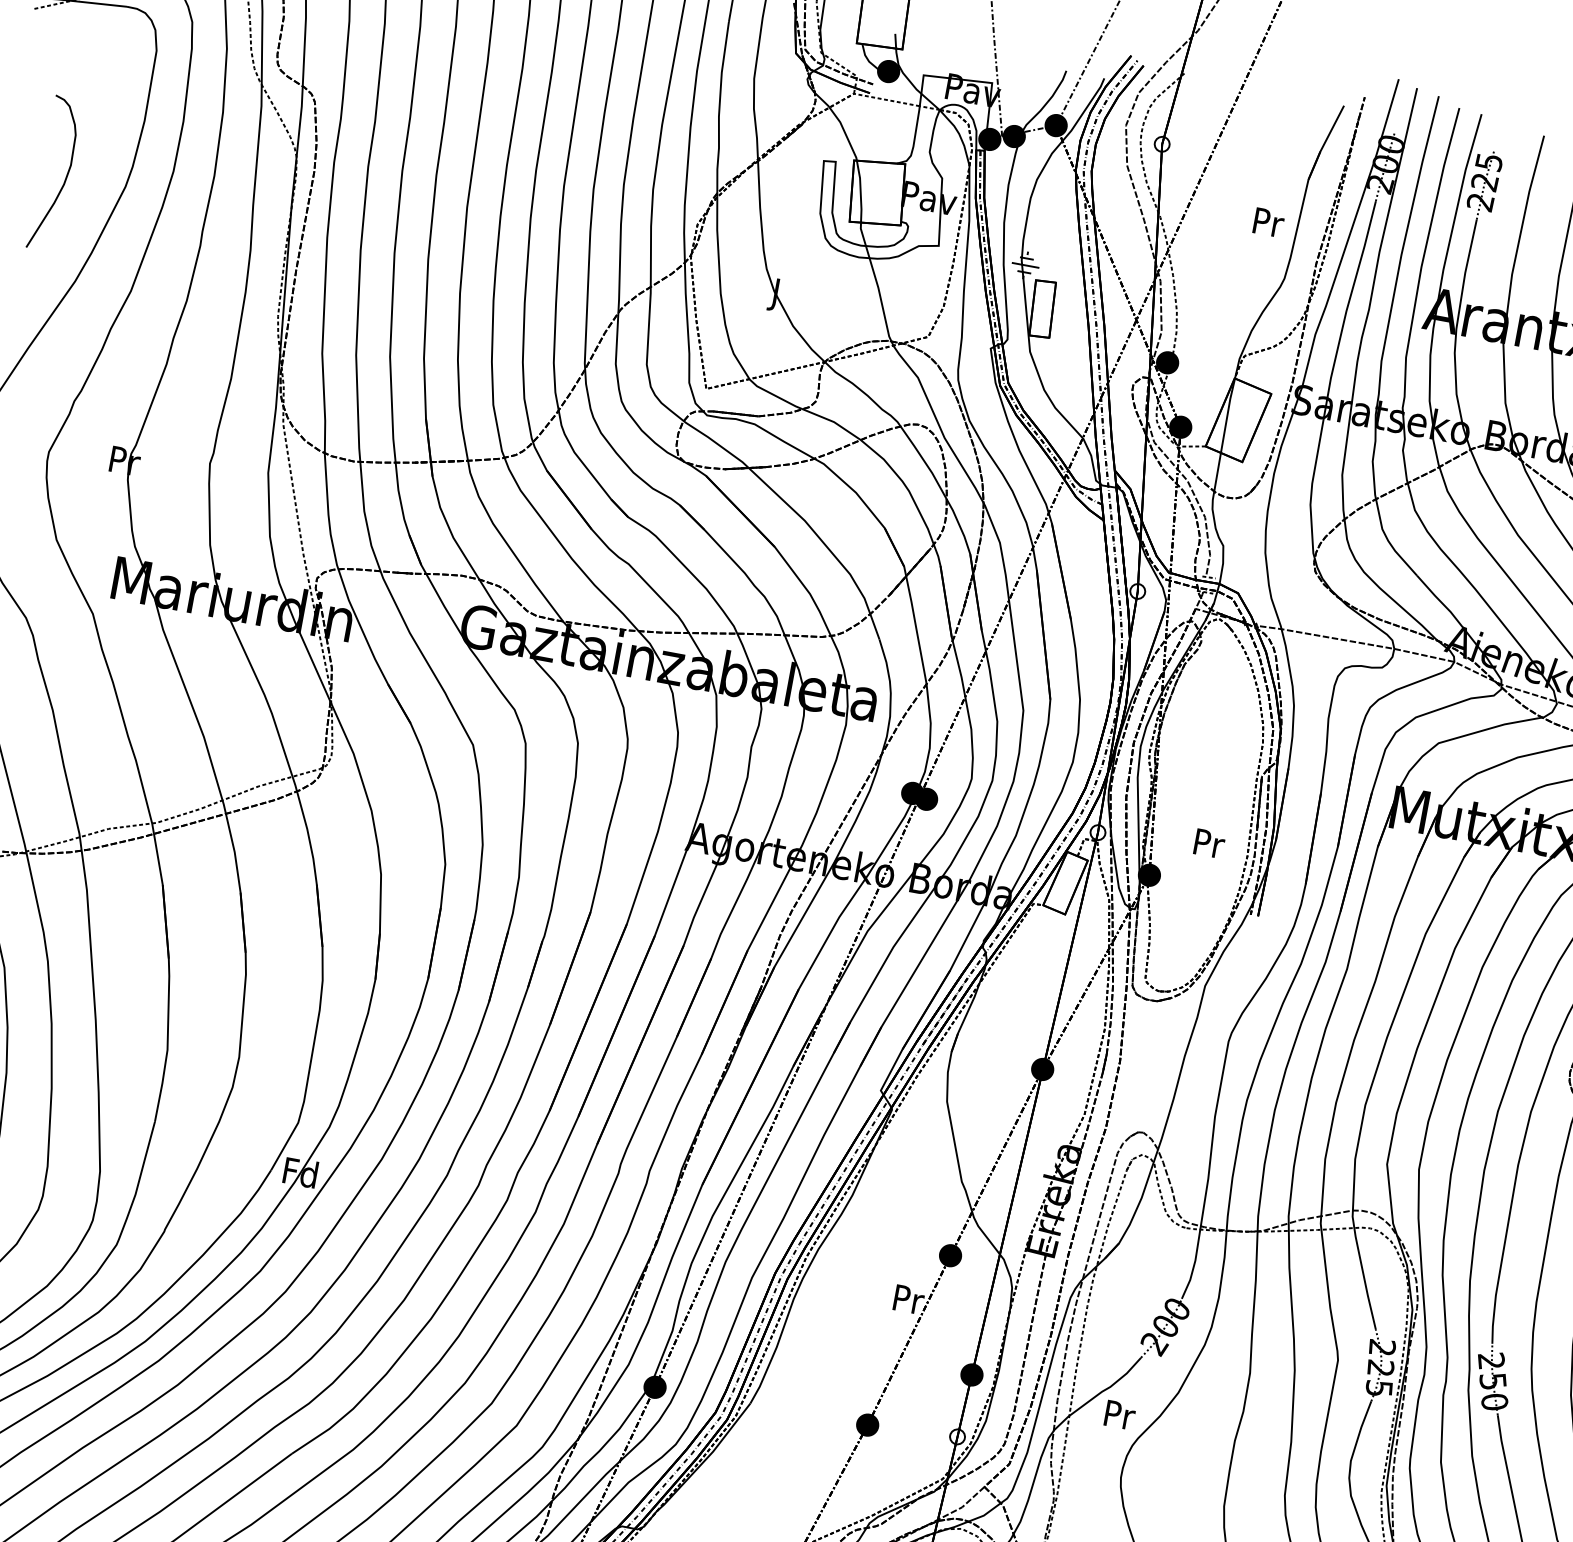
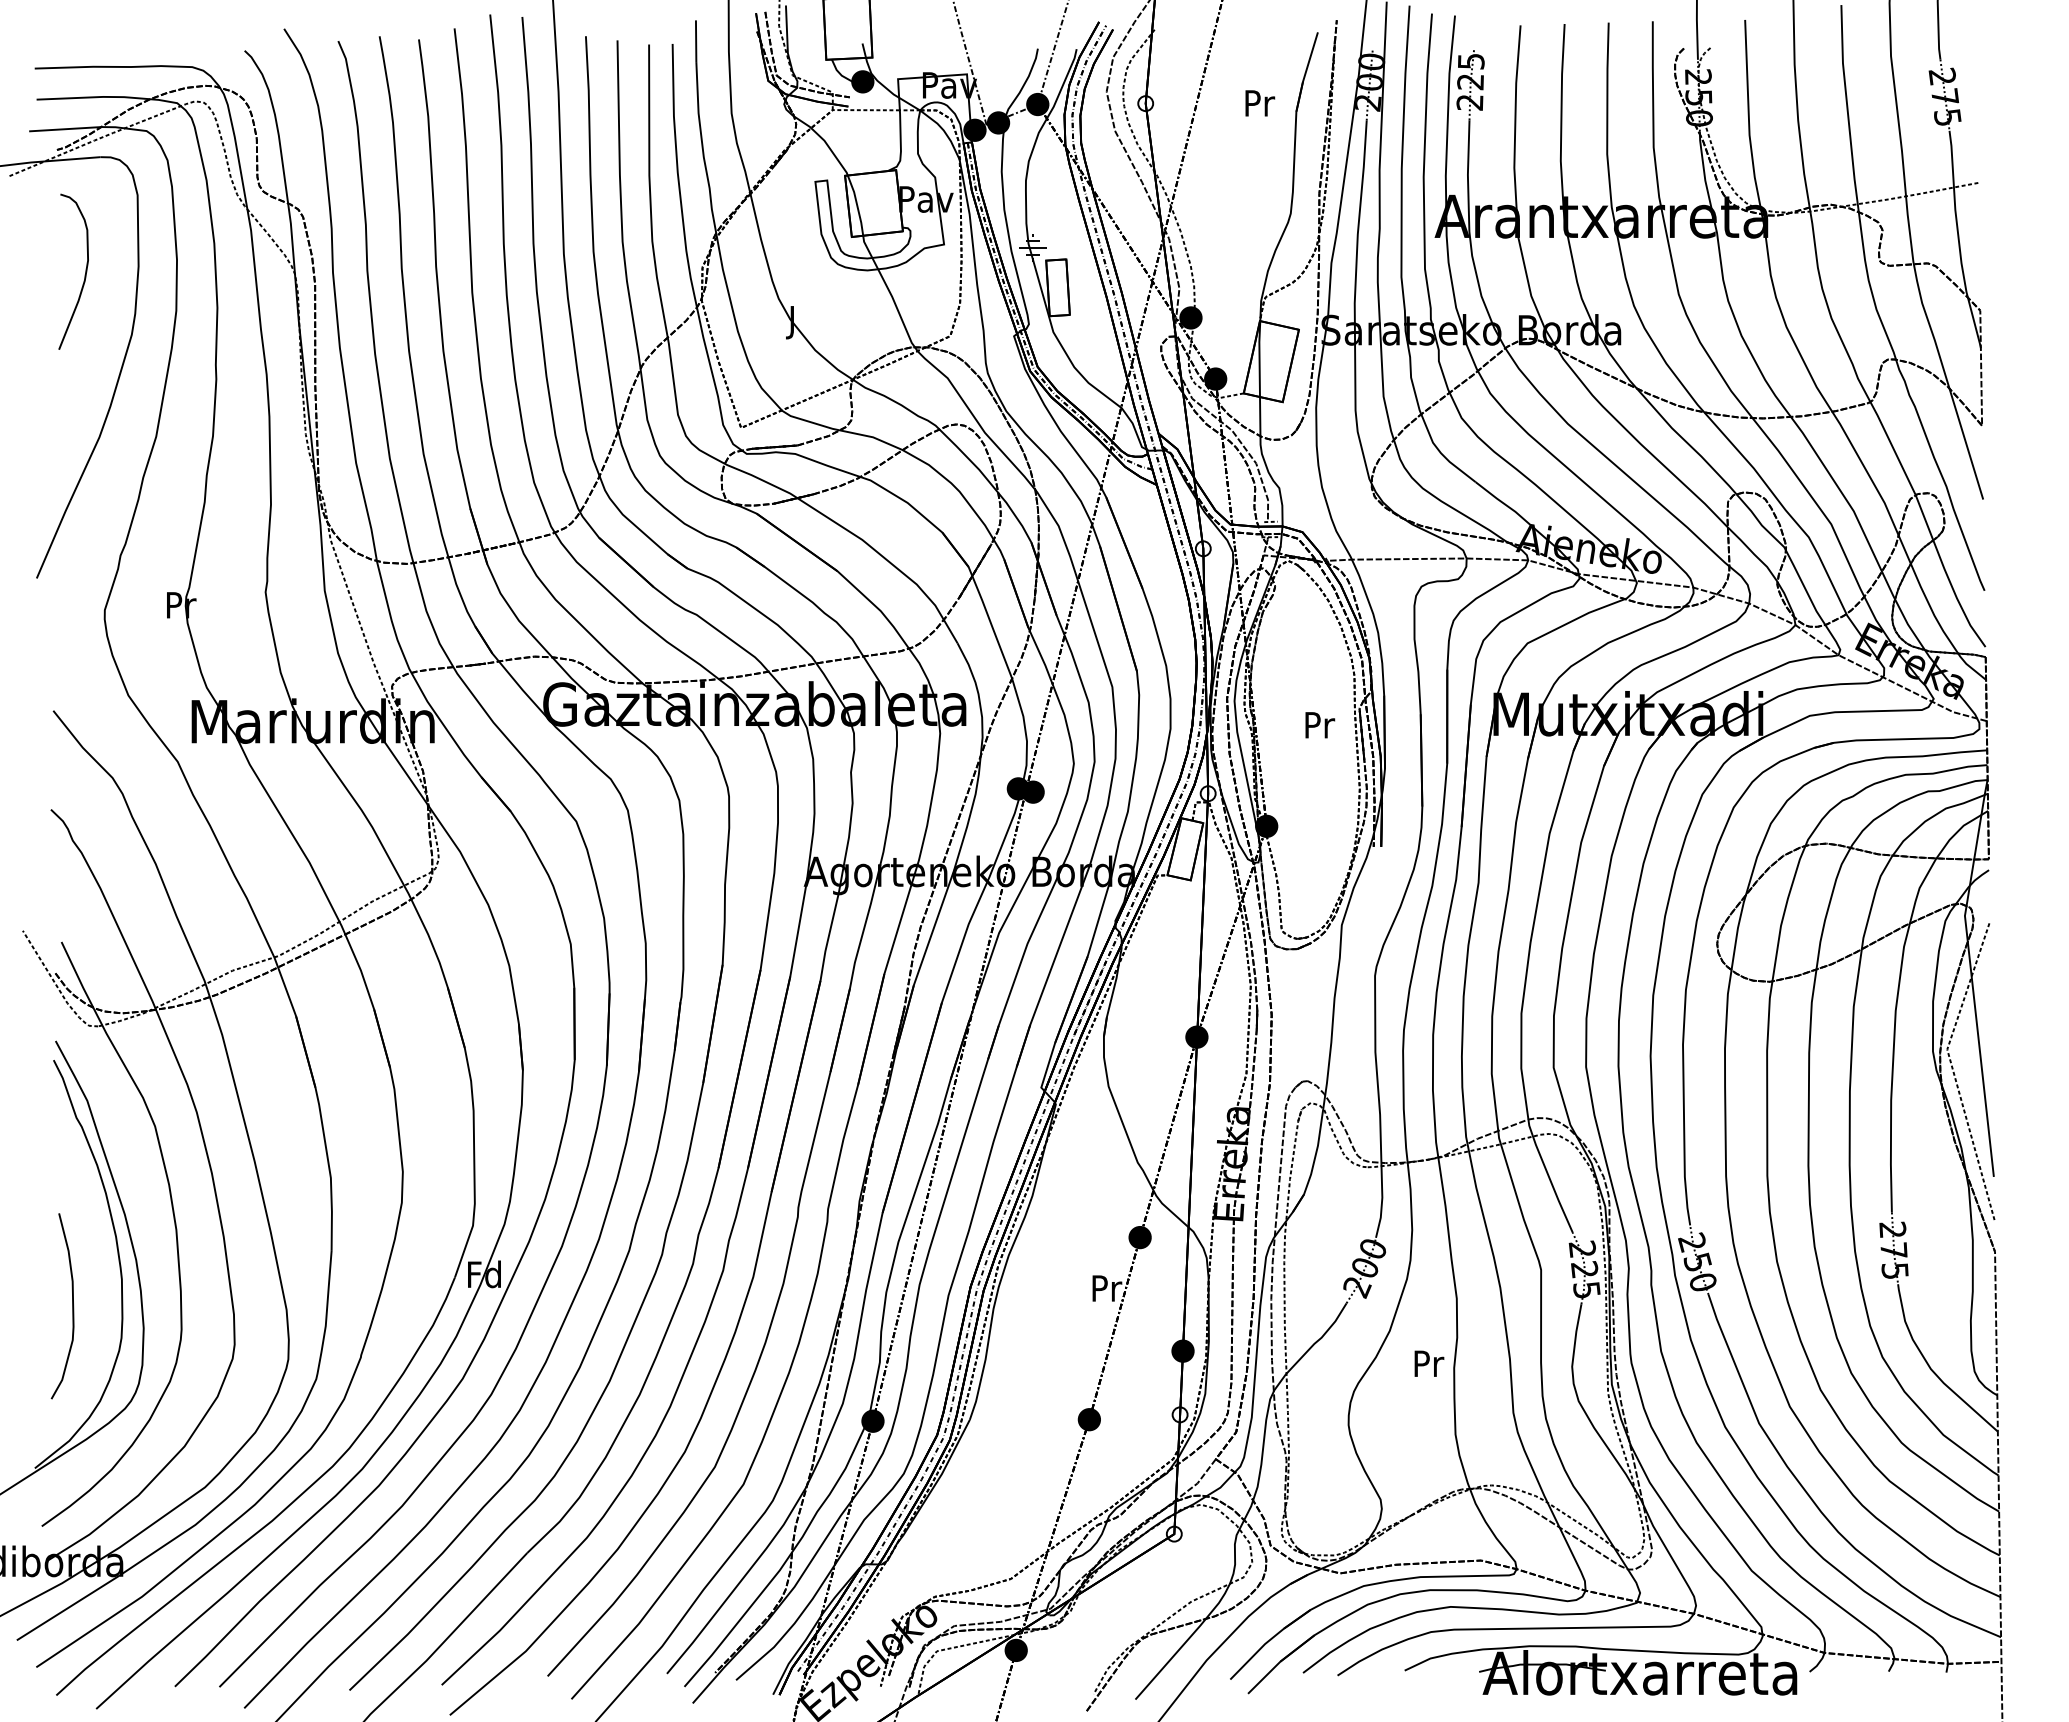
curve: (64, 178) -> (84, 274), moved
text: (1269, 222) -> (1260, 103), moved
text: (1209, 844) -> (1320, 725), moved
text: (1120, 1414) -> (1429, 1363), moved

